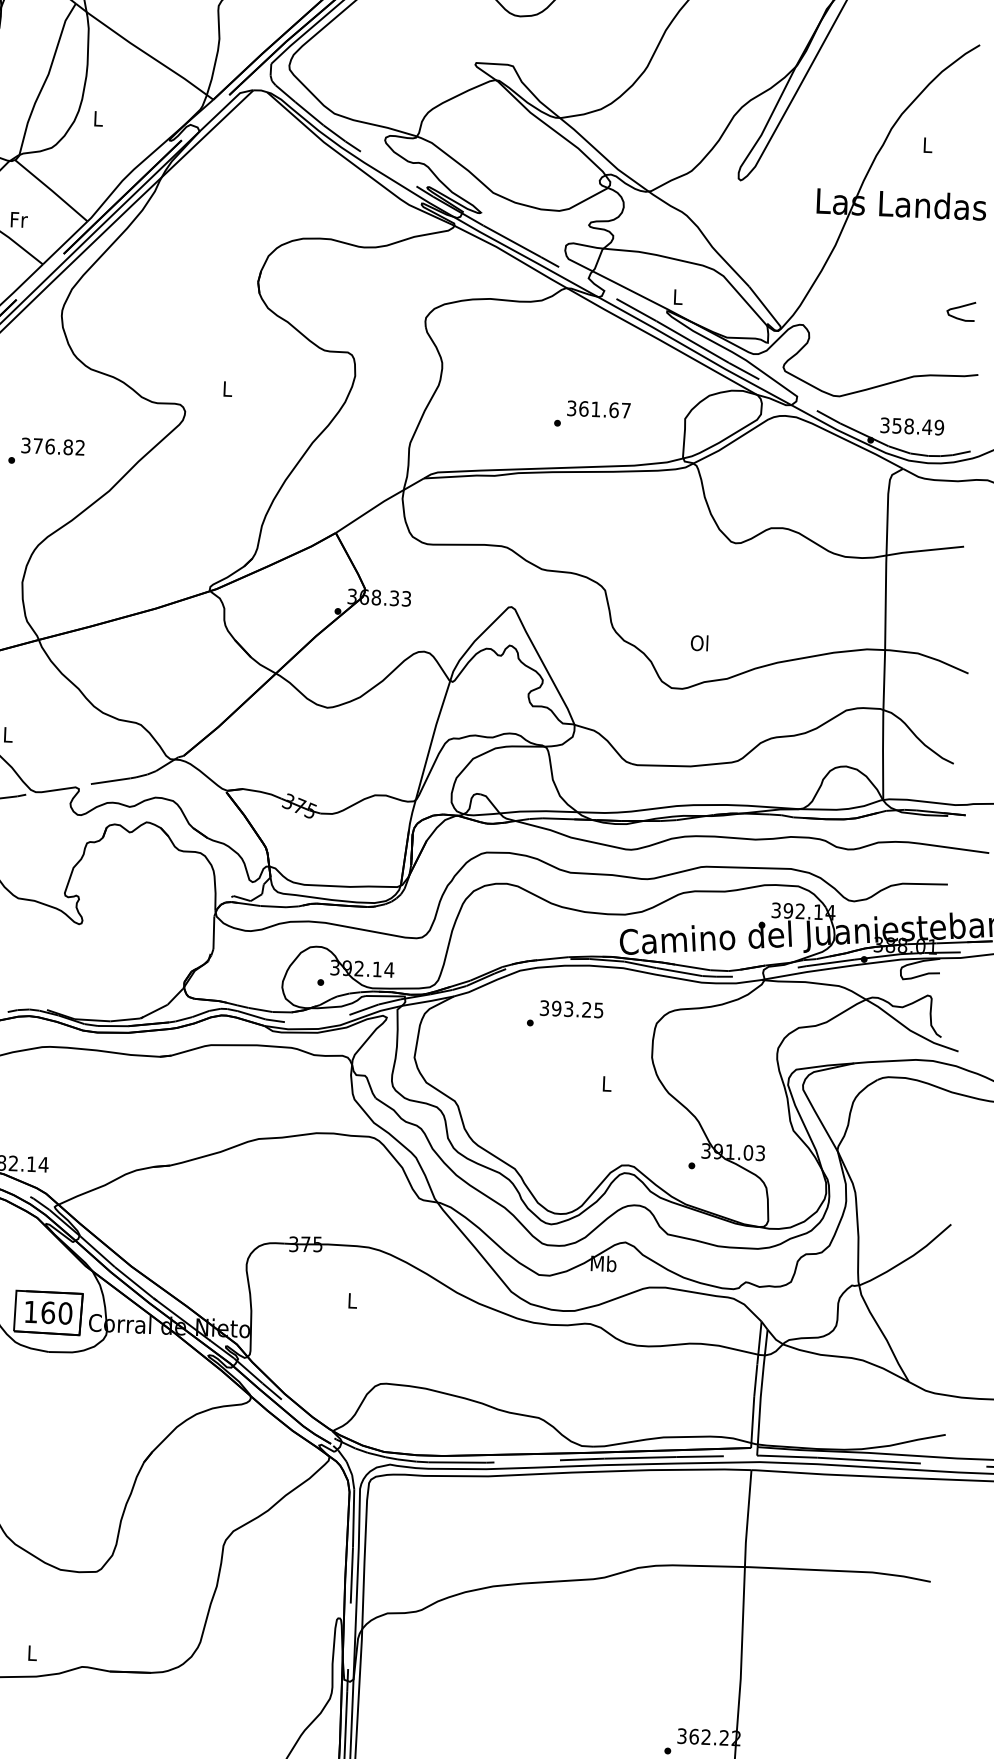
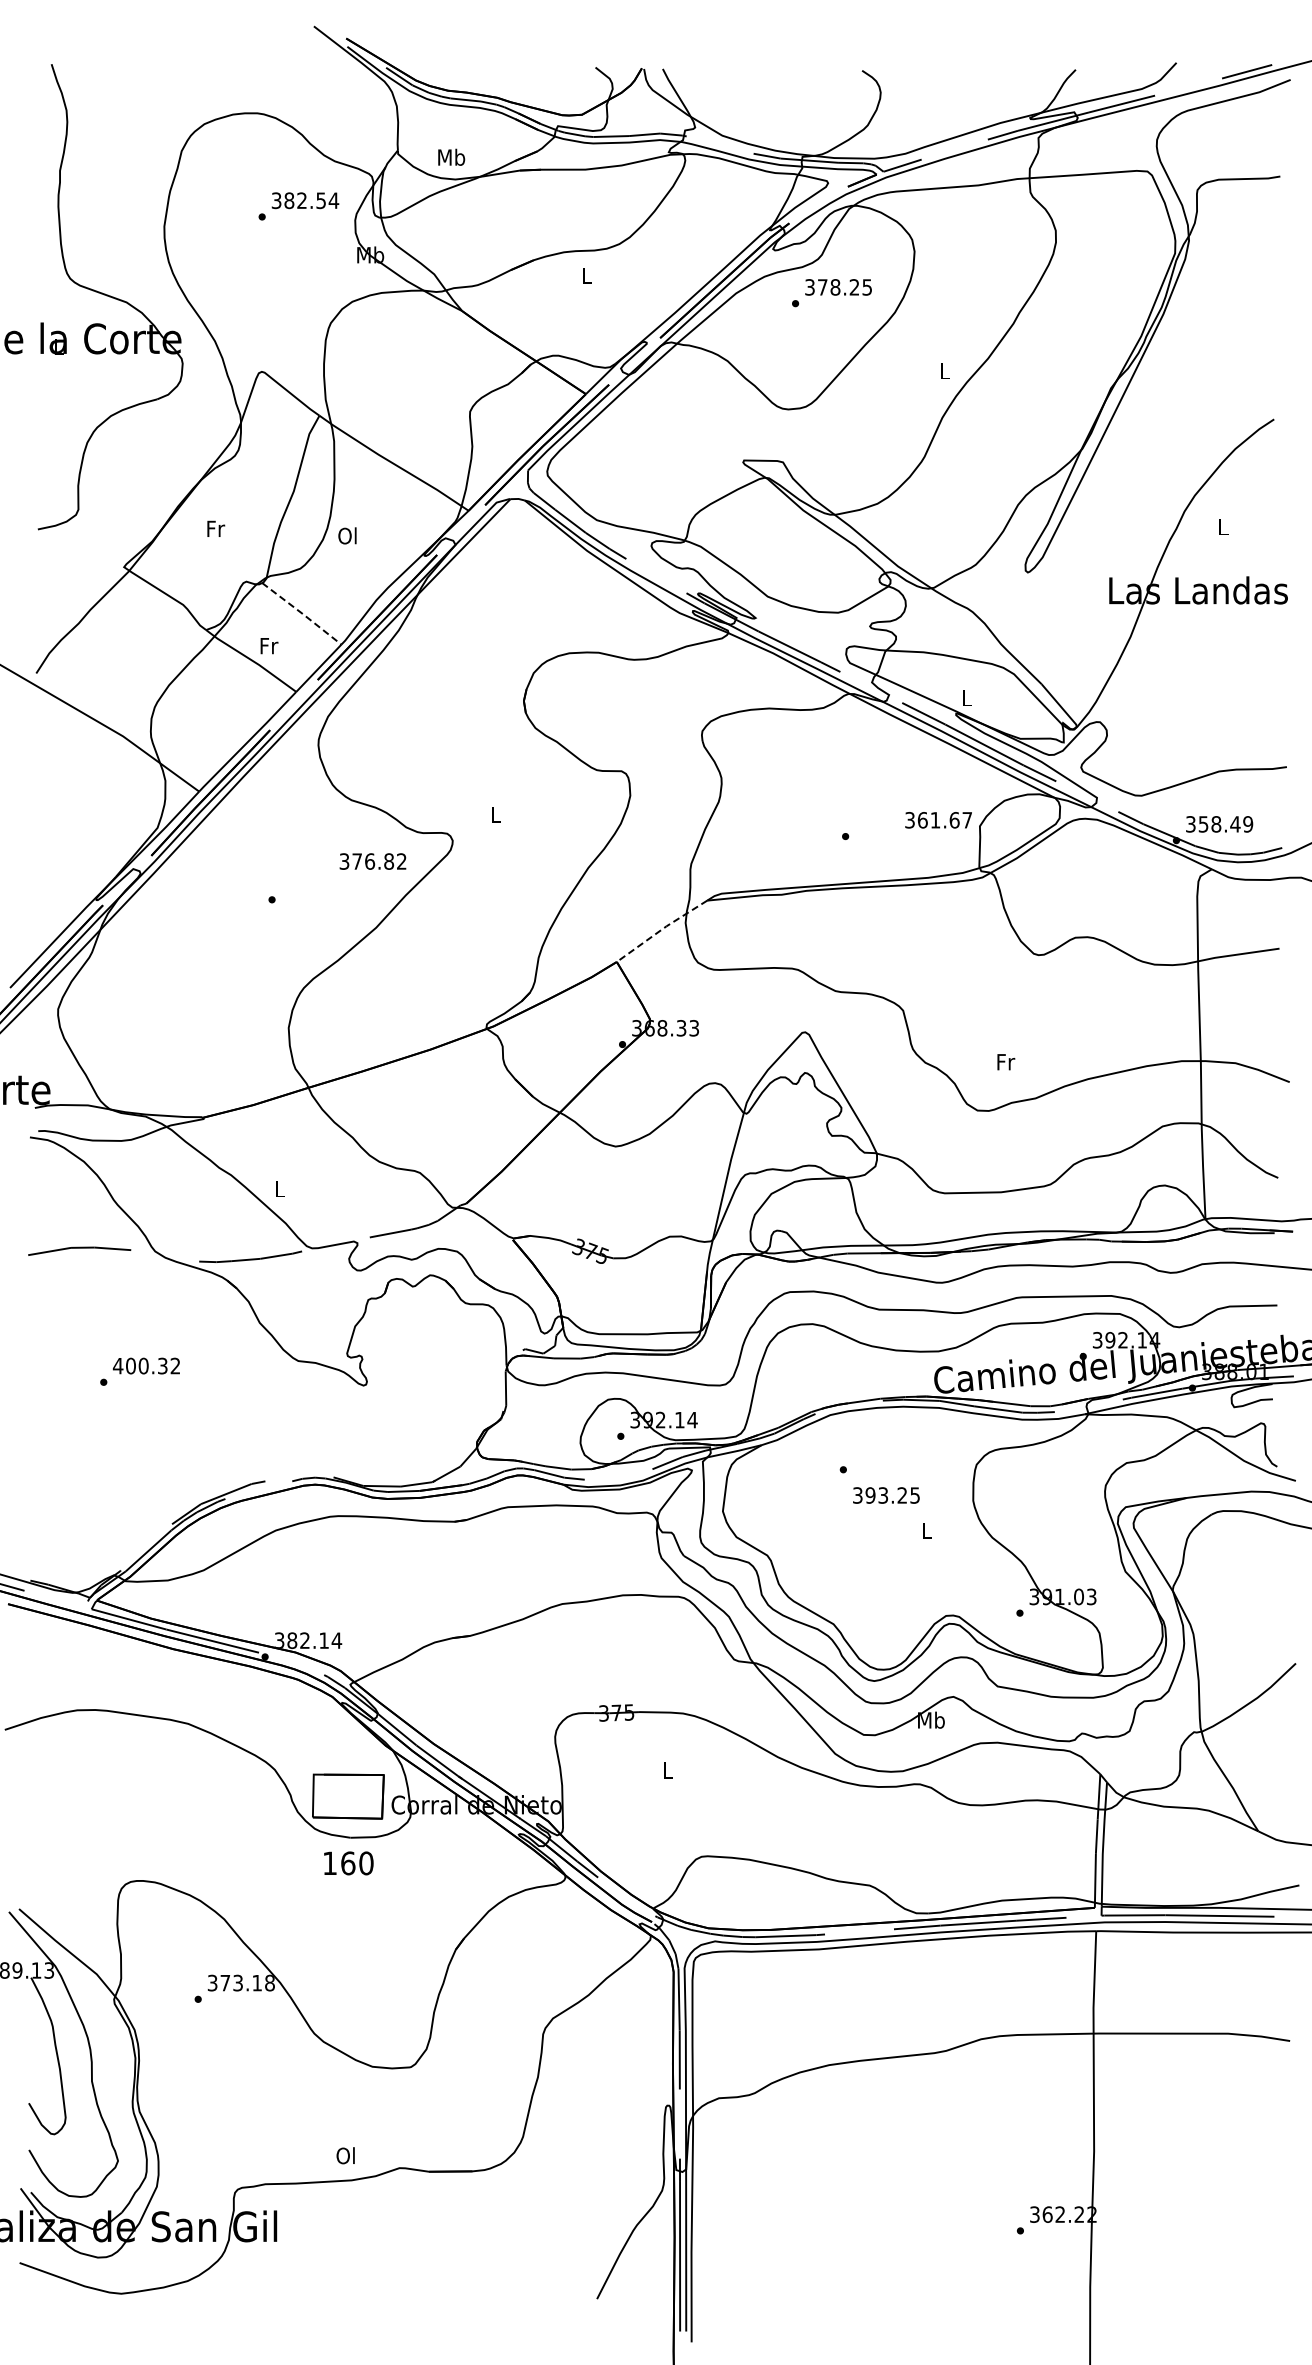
text: (97, 118) -> (347, 535), L -> Ol
line: (51, 190) -> (302, 613), solid -> dashed
curve: (959, 308) -> (1264, 697), removed
text: (598, 409) -> (938, 820), moved
text: (52, 446) -> (372, 861), moved
line: (379, 503) -> (661, 929), solid -> dashed
text: (700, 642) -> (1005, 1061), Ol -> Fr
text: (571, 1009) -> (886, 1495), moved
text: (48, 1312) -> (348, 1863), moved
text: (31, 1652) -> (345, 2155), L -> Ol

